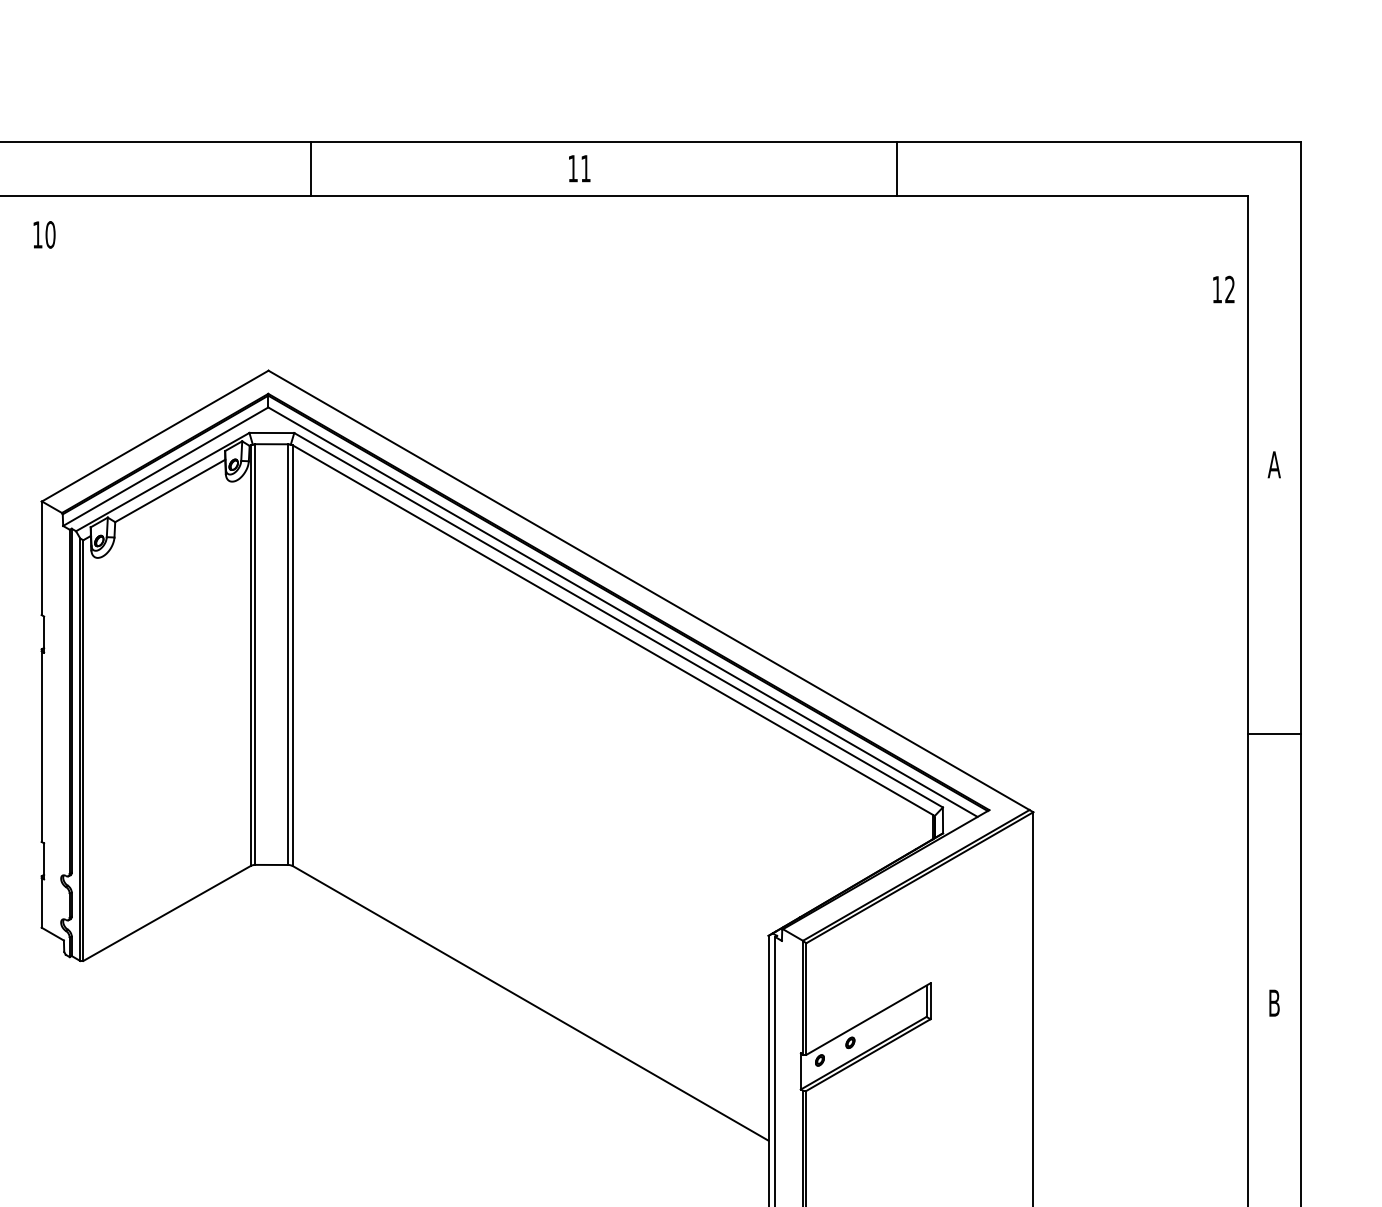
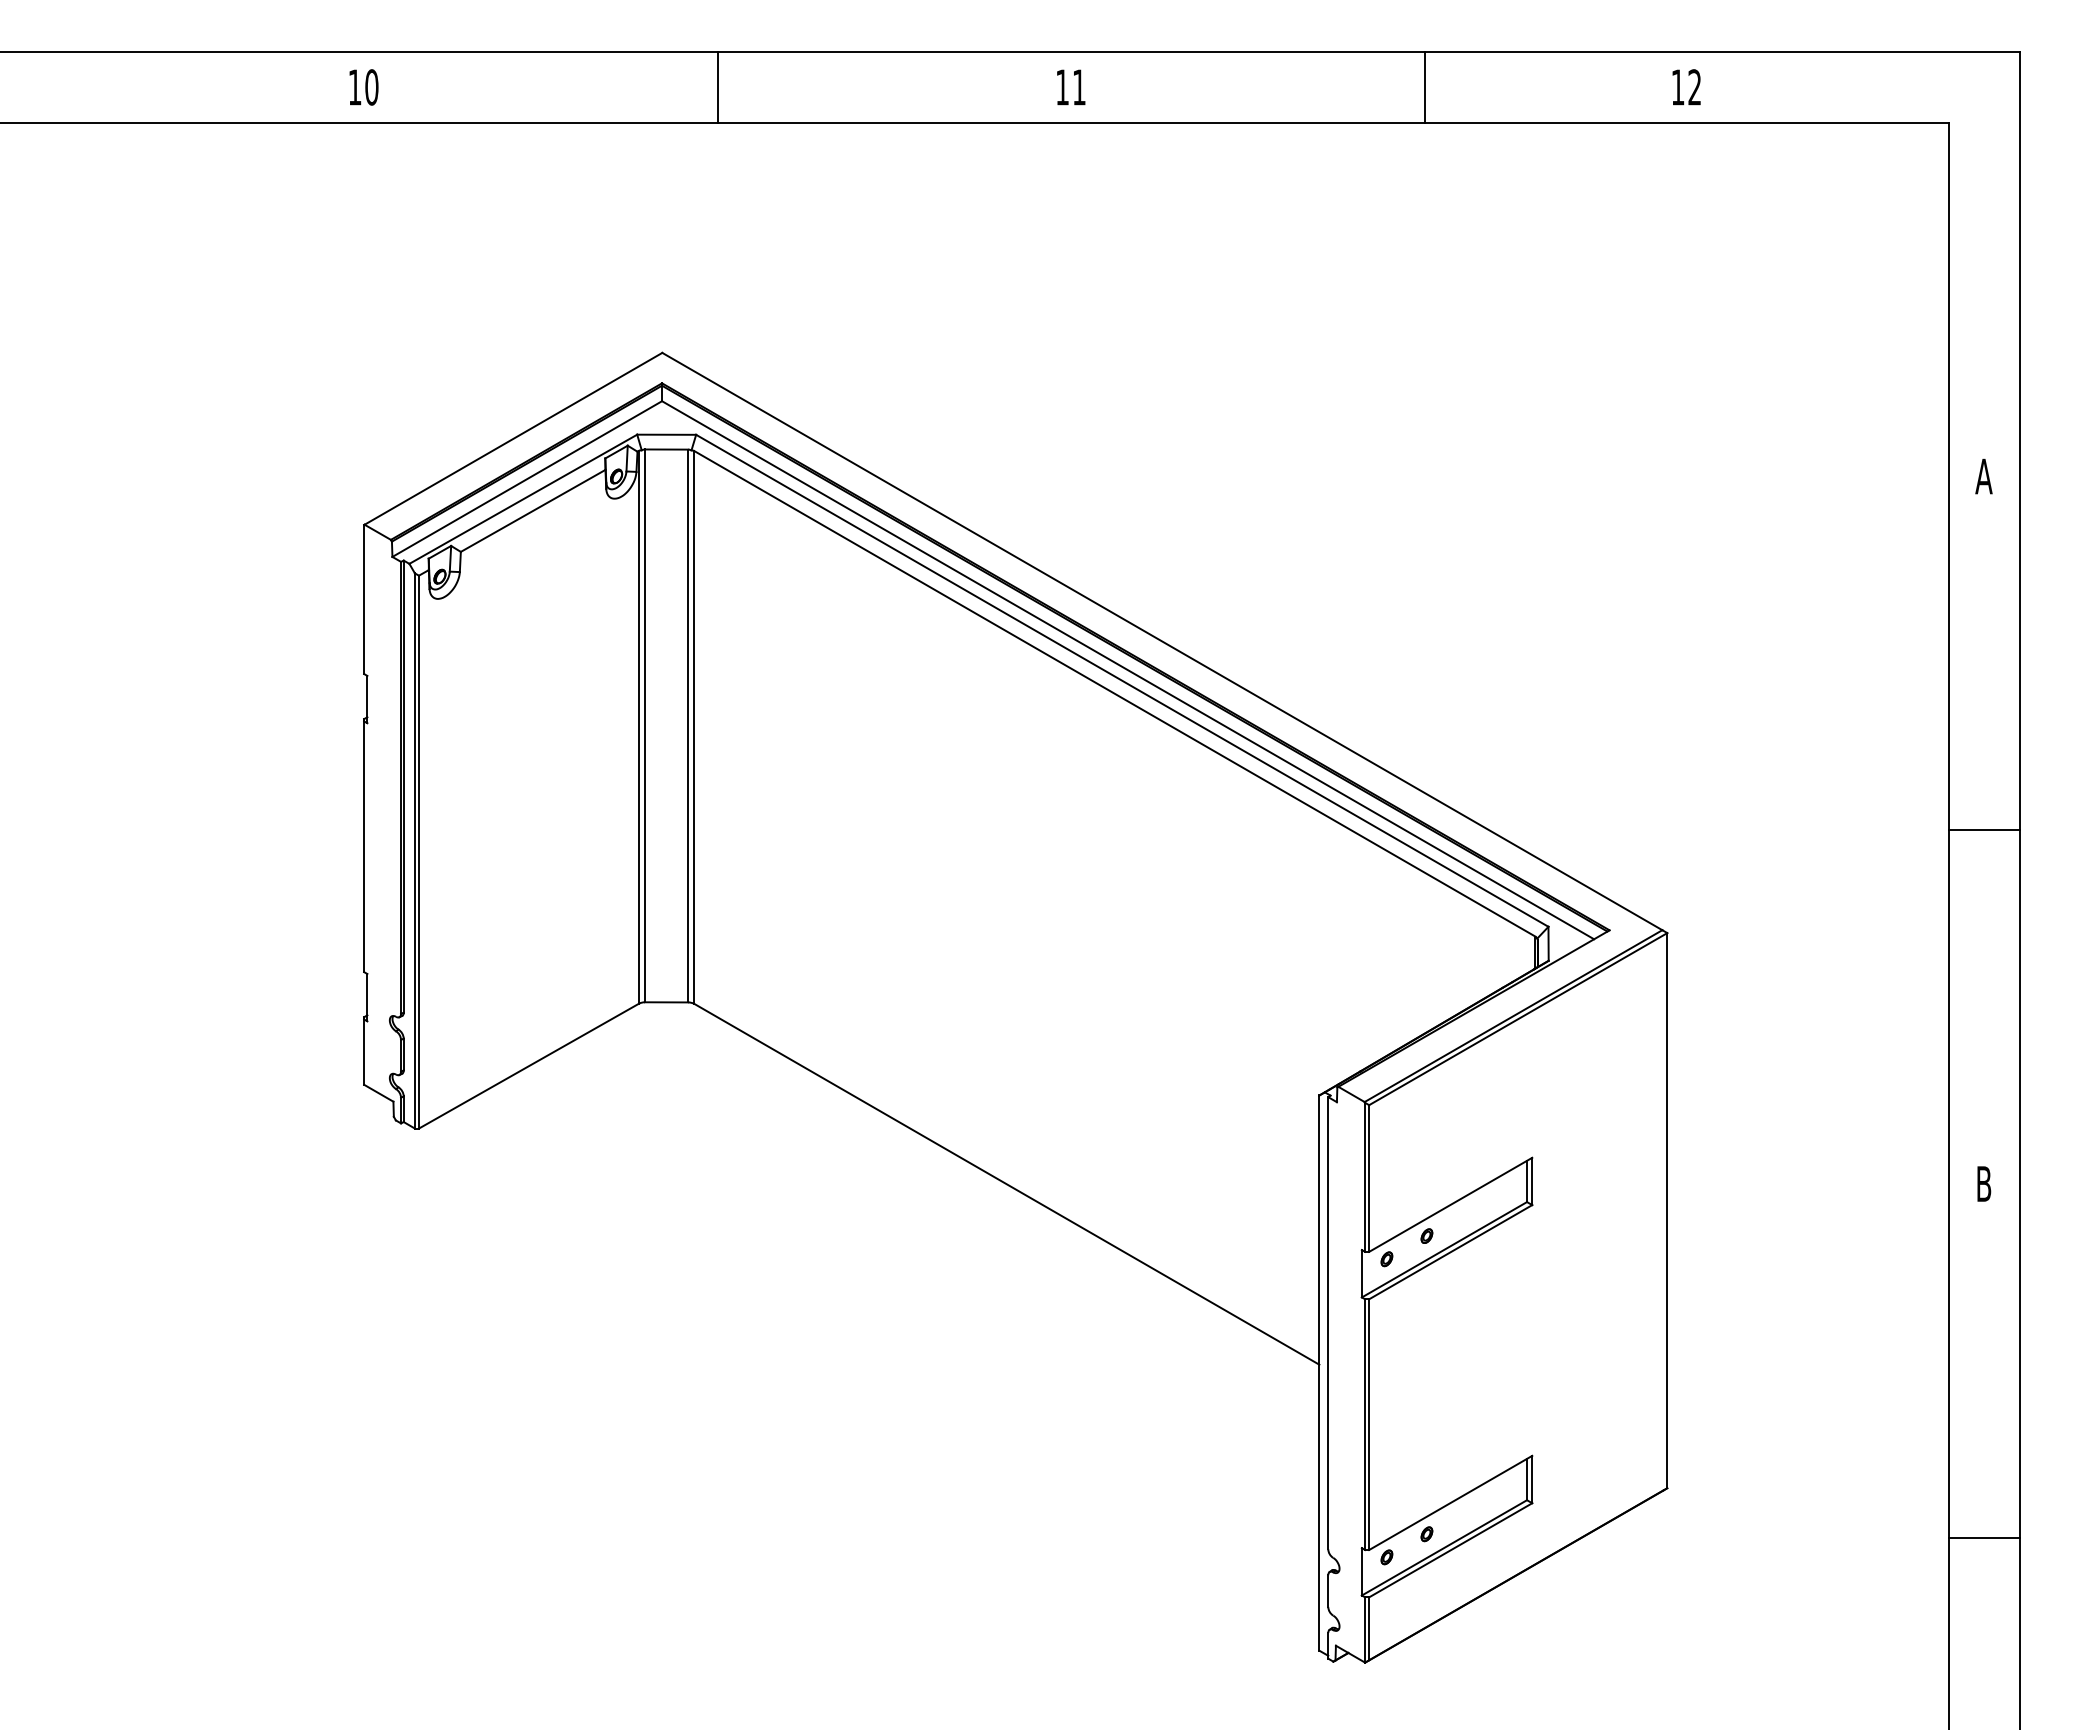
line: (897, 167) -> (1425, 86), moved
text: (44, 234) -> (363, 87), moved
text: (1223, 289) -> (1686, 87), moved

